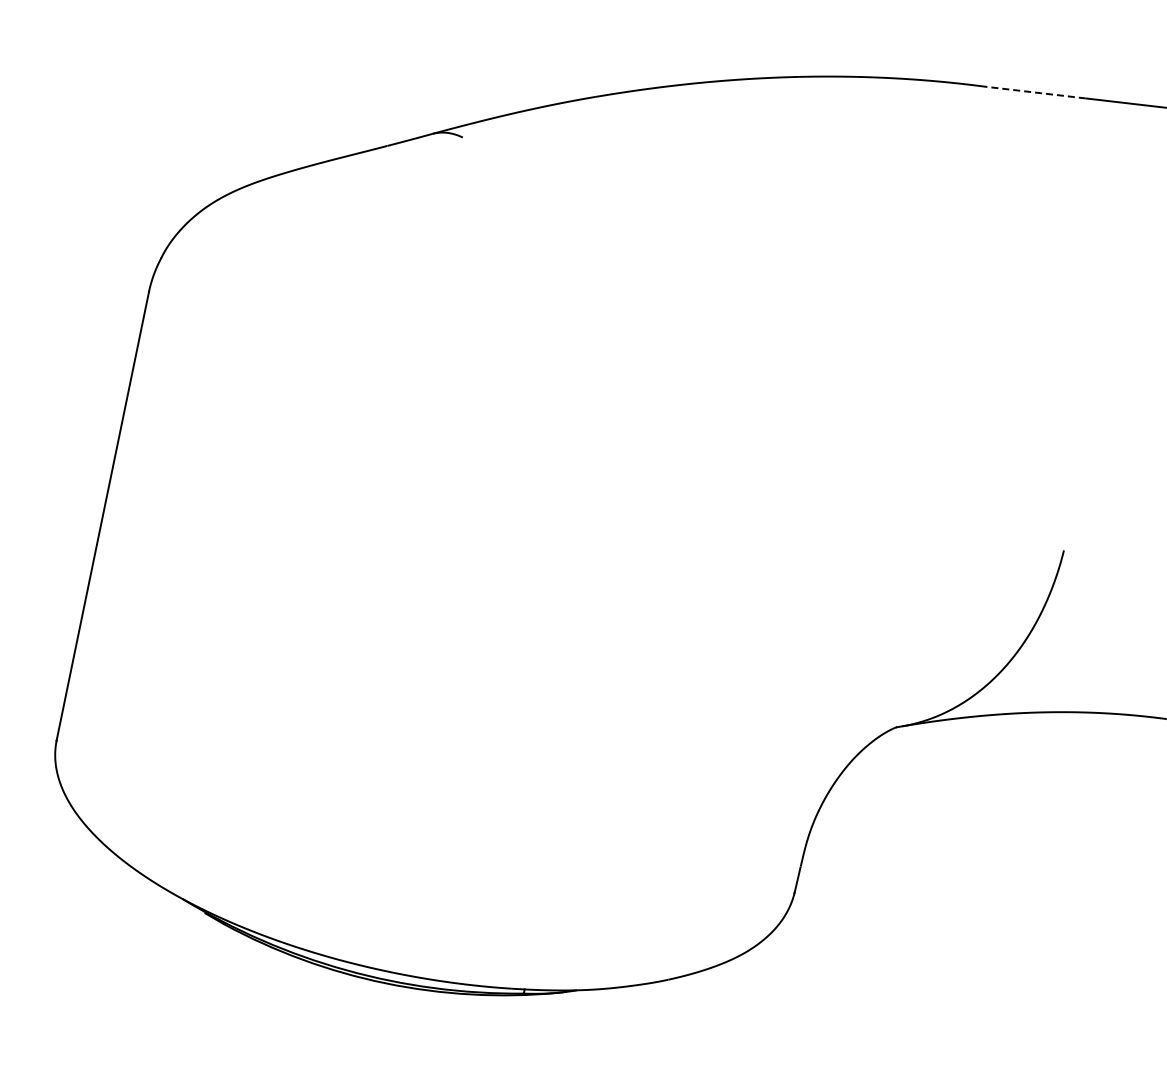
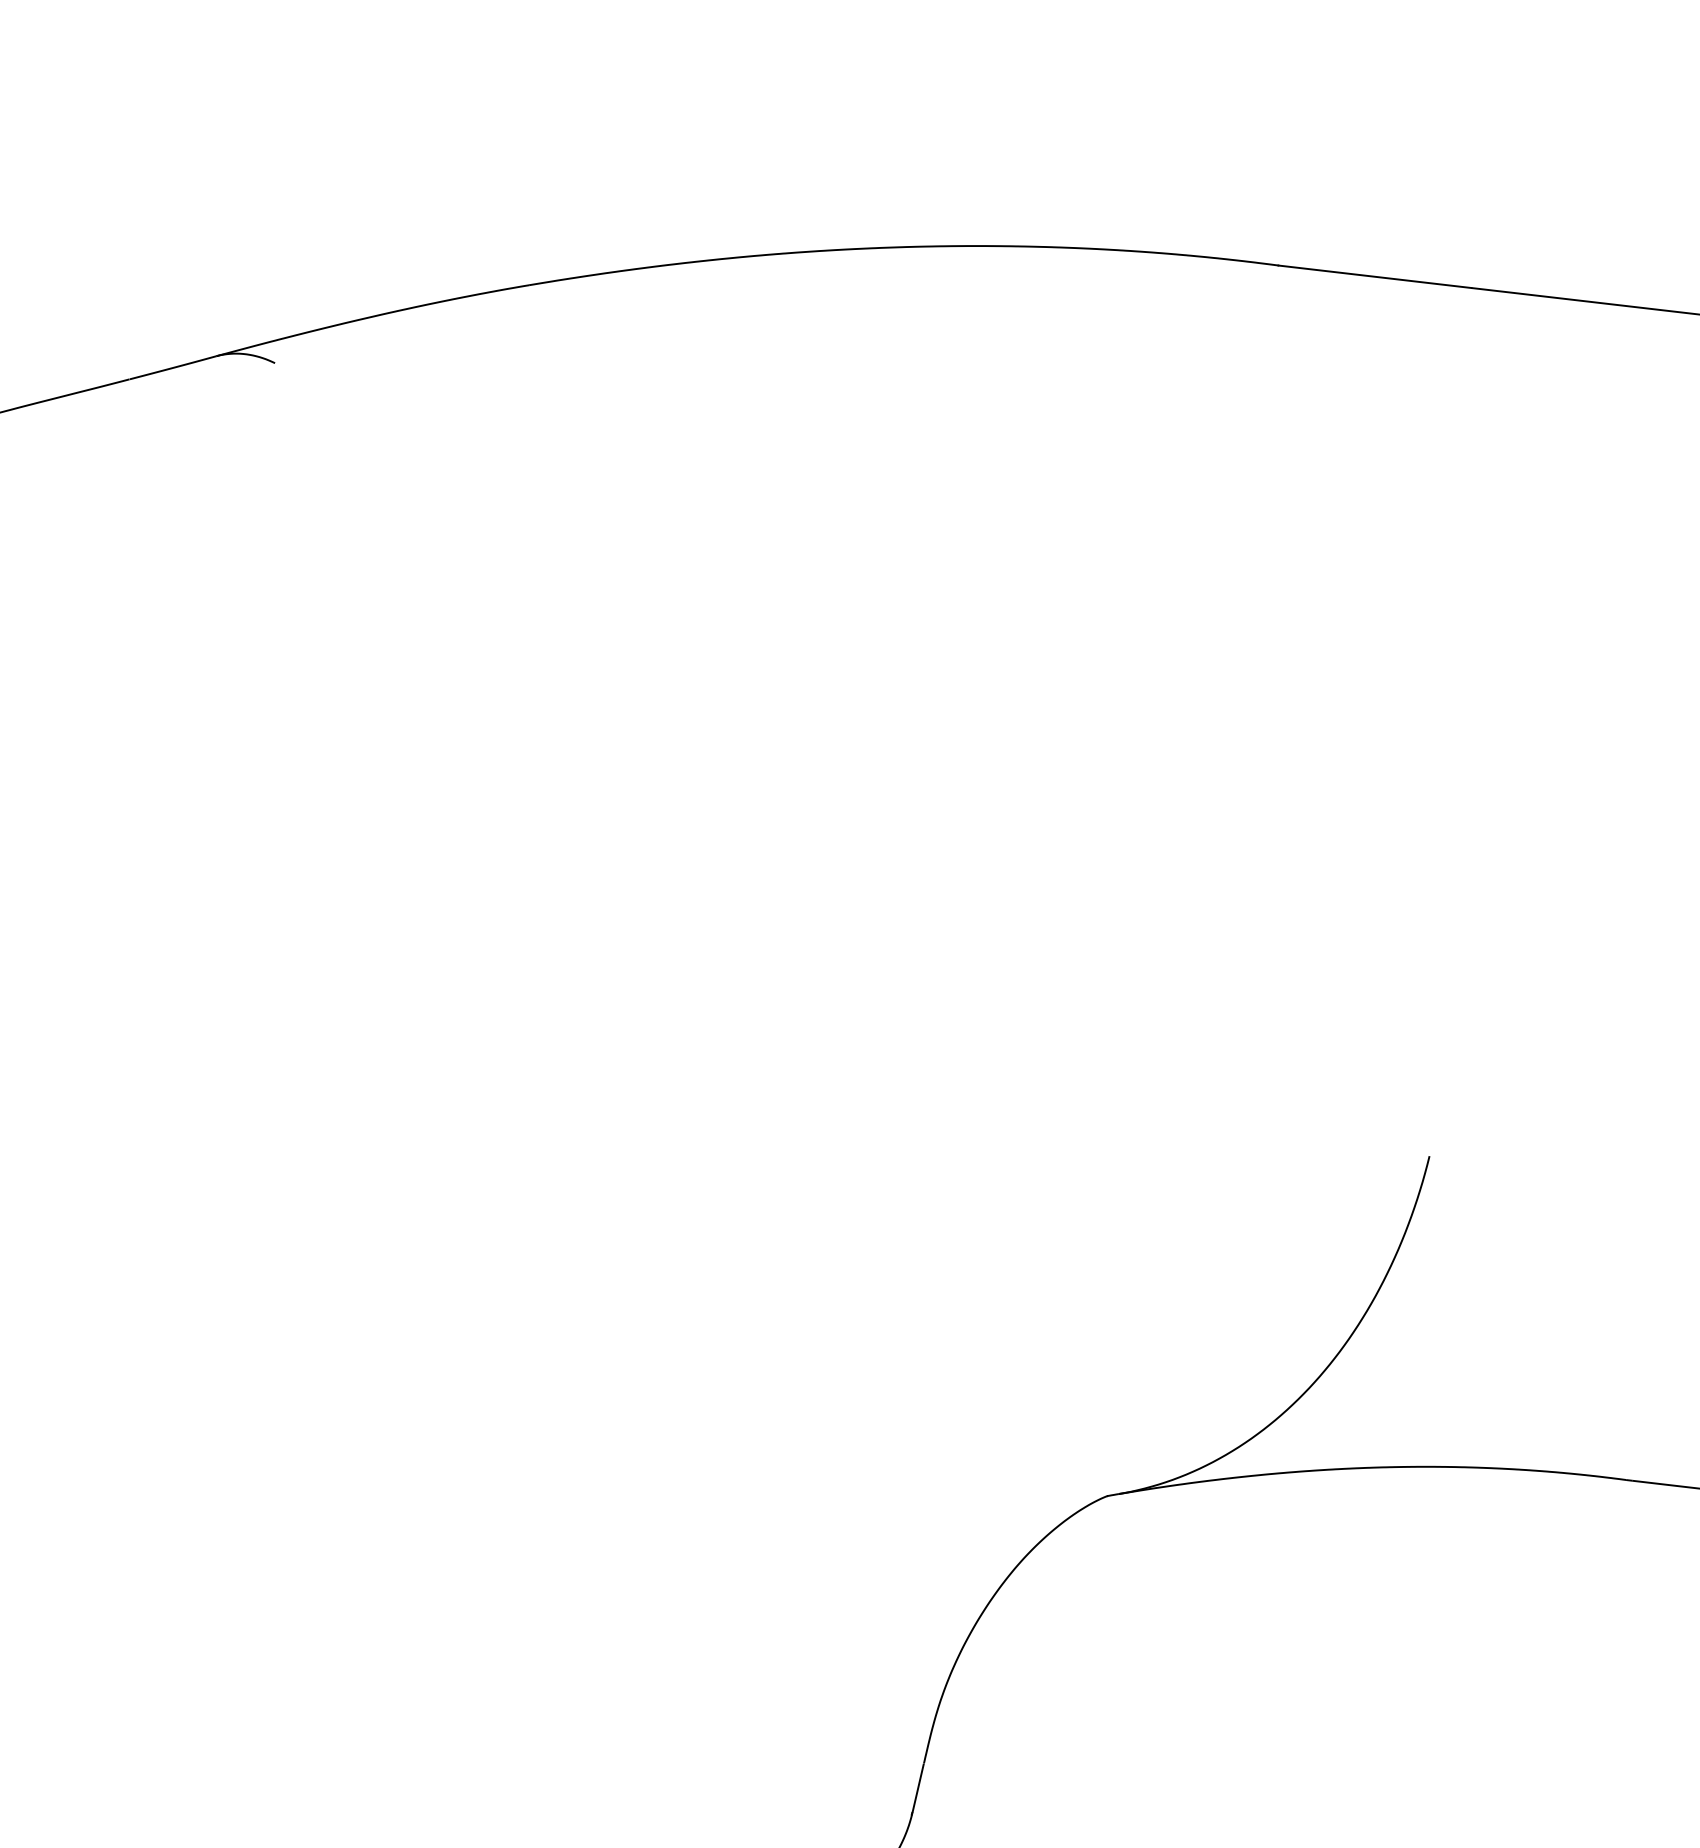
line: (1035, 92) -> (1374, 276), dashed -> solid

